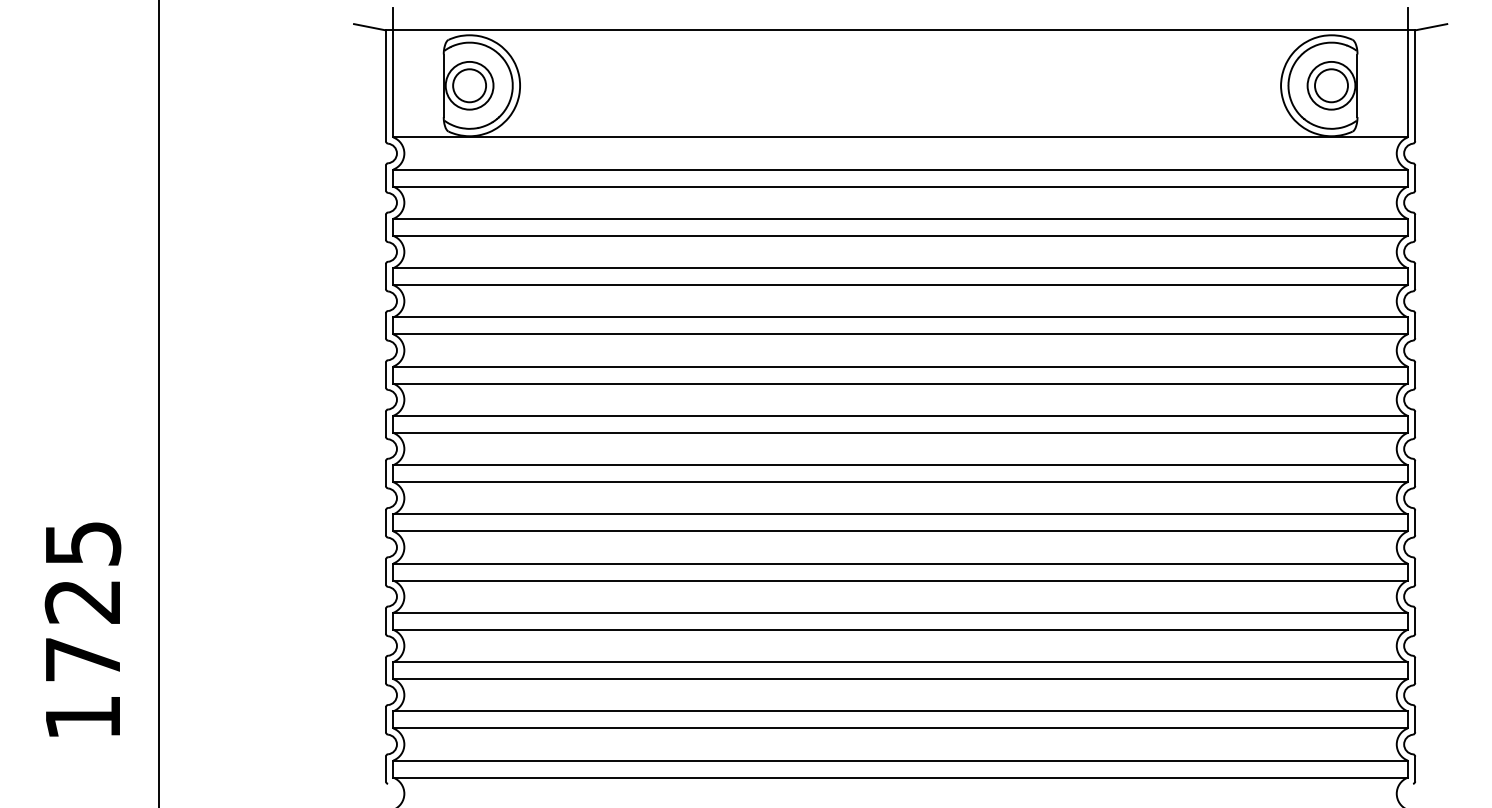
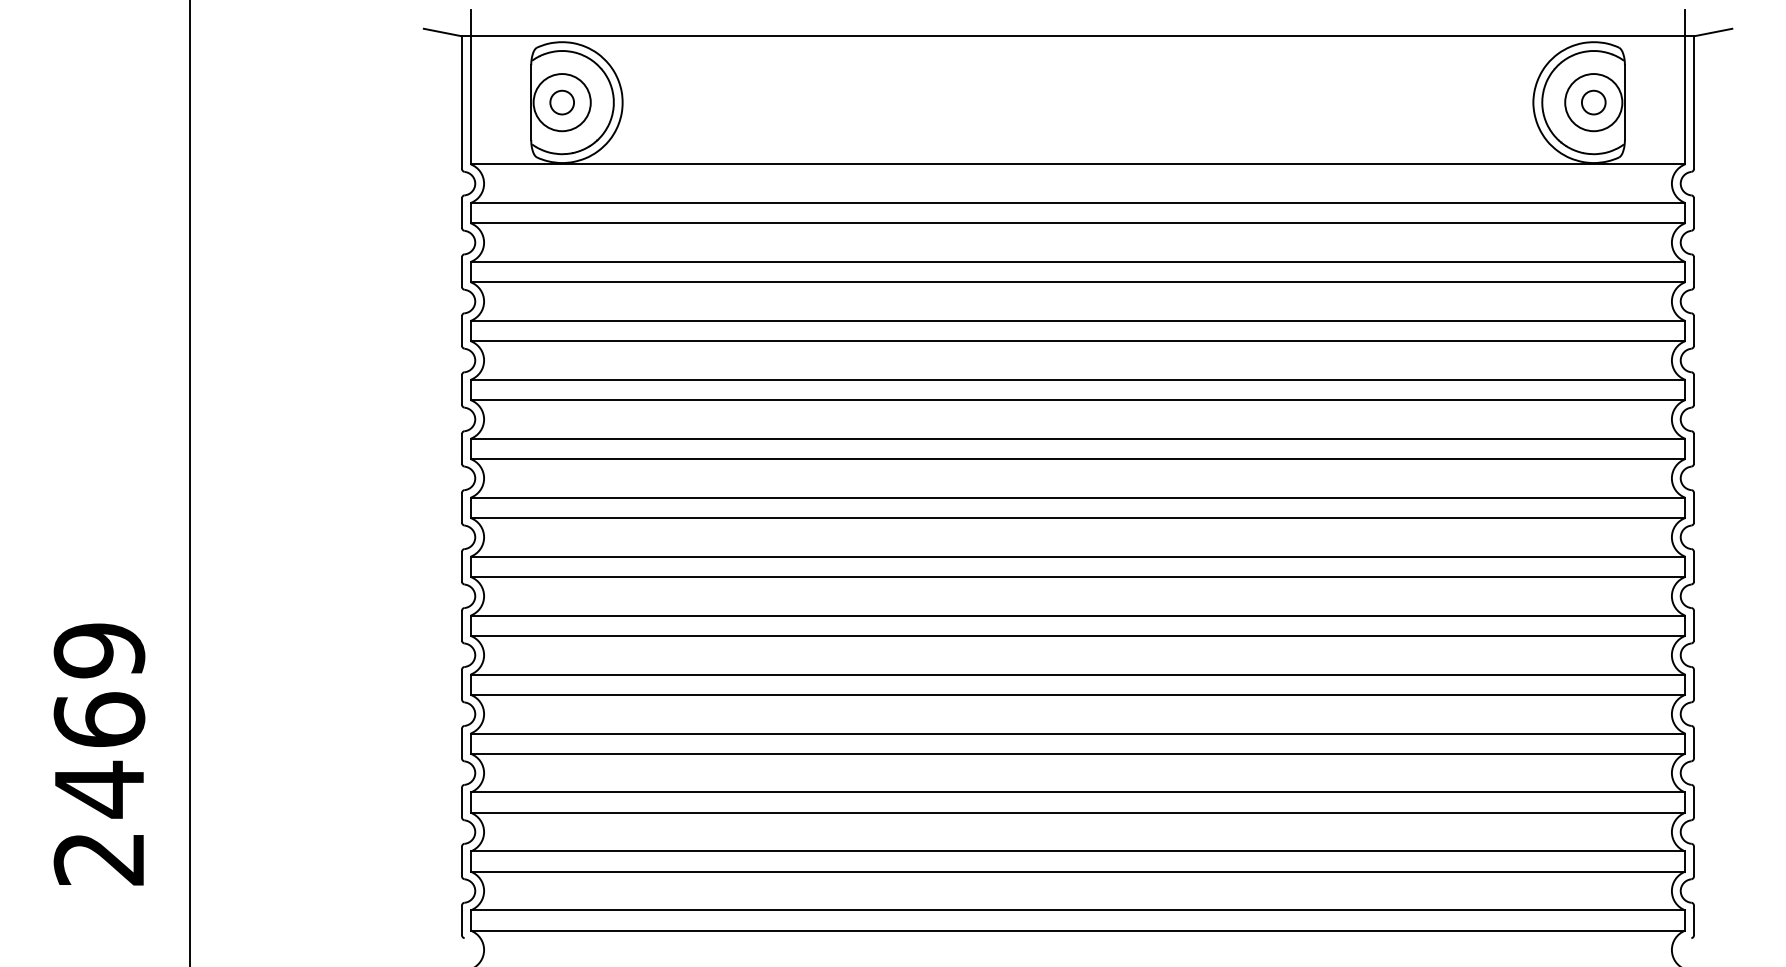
circle: (469, 85) -> (562, 102), size x0.6
circle: (1331, 85) -> (1593, 102), size x0.6
text: (82, 630) -> (98, 754), 1725 -> 2469

